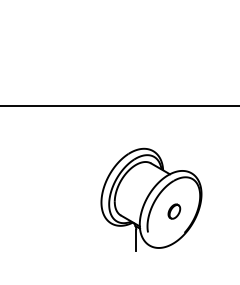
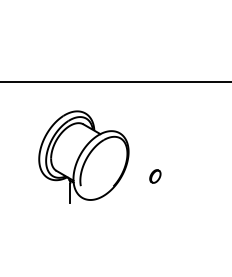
part: (151, 199) -> (83, 156), moved

